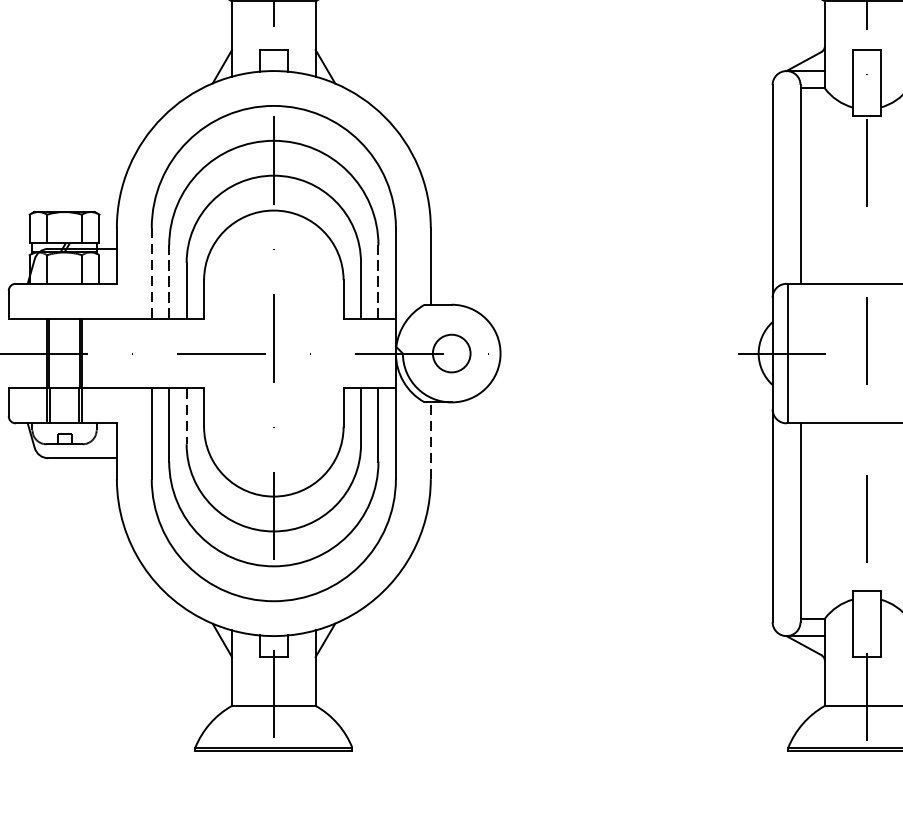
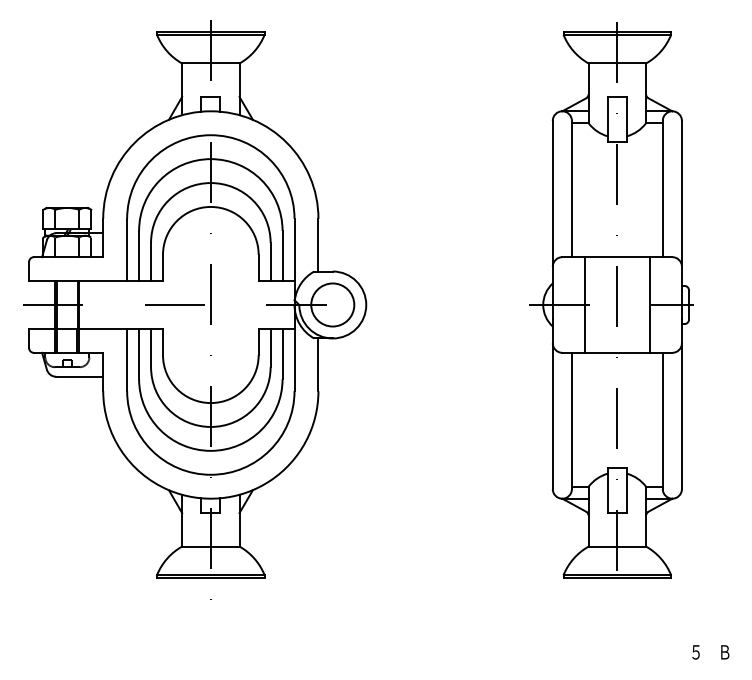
line: (152, 274) -> (127, 250), dashed -> solid
line: (169, 281) -> (139, 255), dashed -> solid
line: (378, 281) -> (282, 255), dashed -> solid
circle: (451, 352) -> (332, 304), size x1.67
line: (788, 352) -> (585, 304), moved
line: (187, 417) -> (151, 348), dashed -> solid
line: (430, 440) -> (318, 364), dashed -> solid

